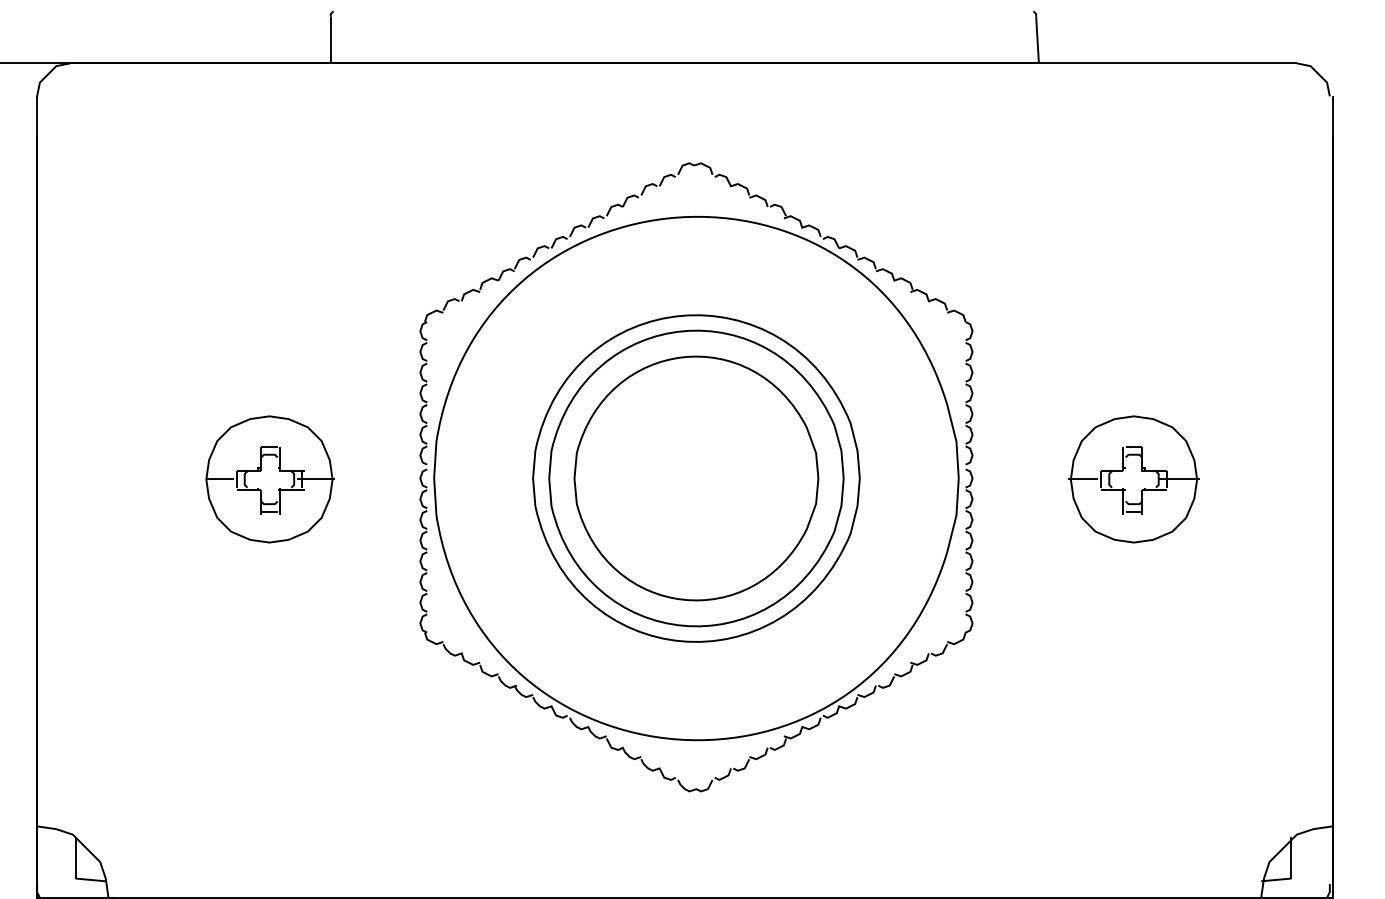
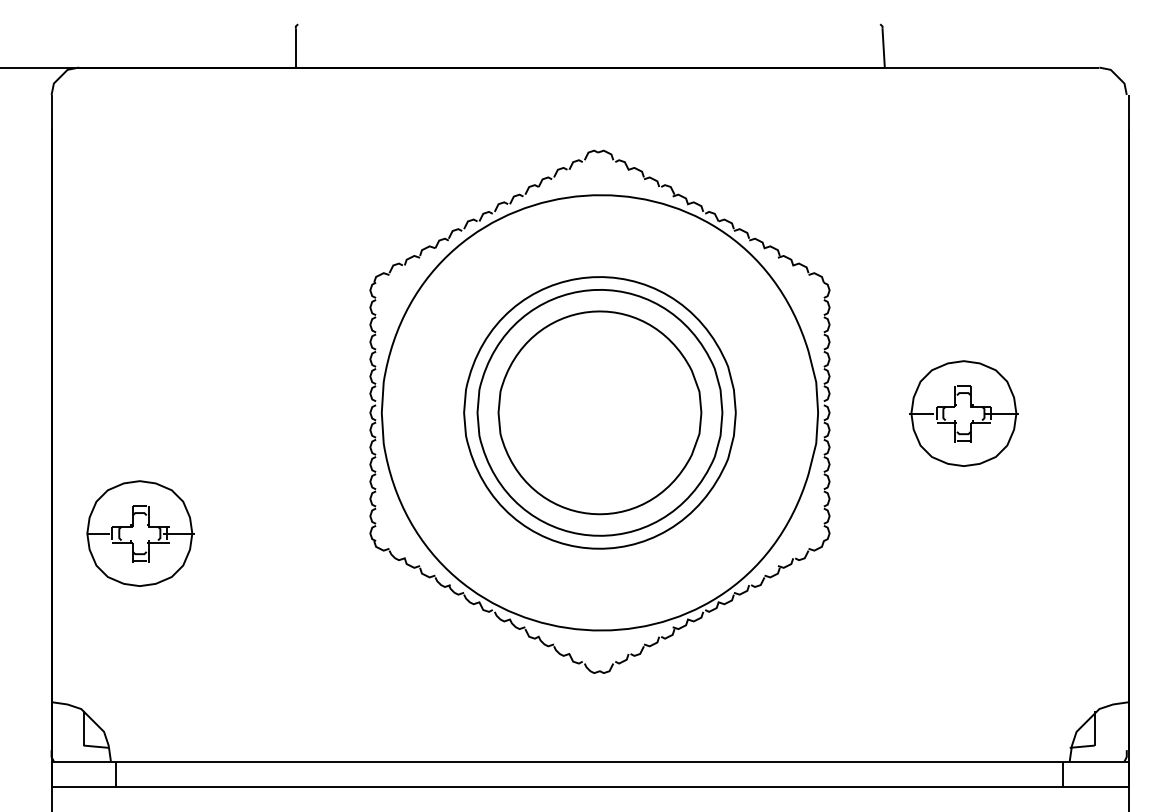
part: (270, 479) -> (140, 533), moved

